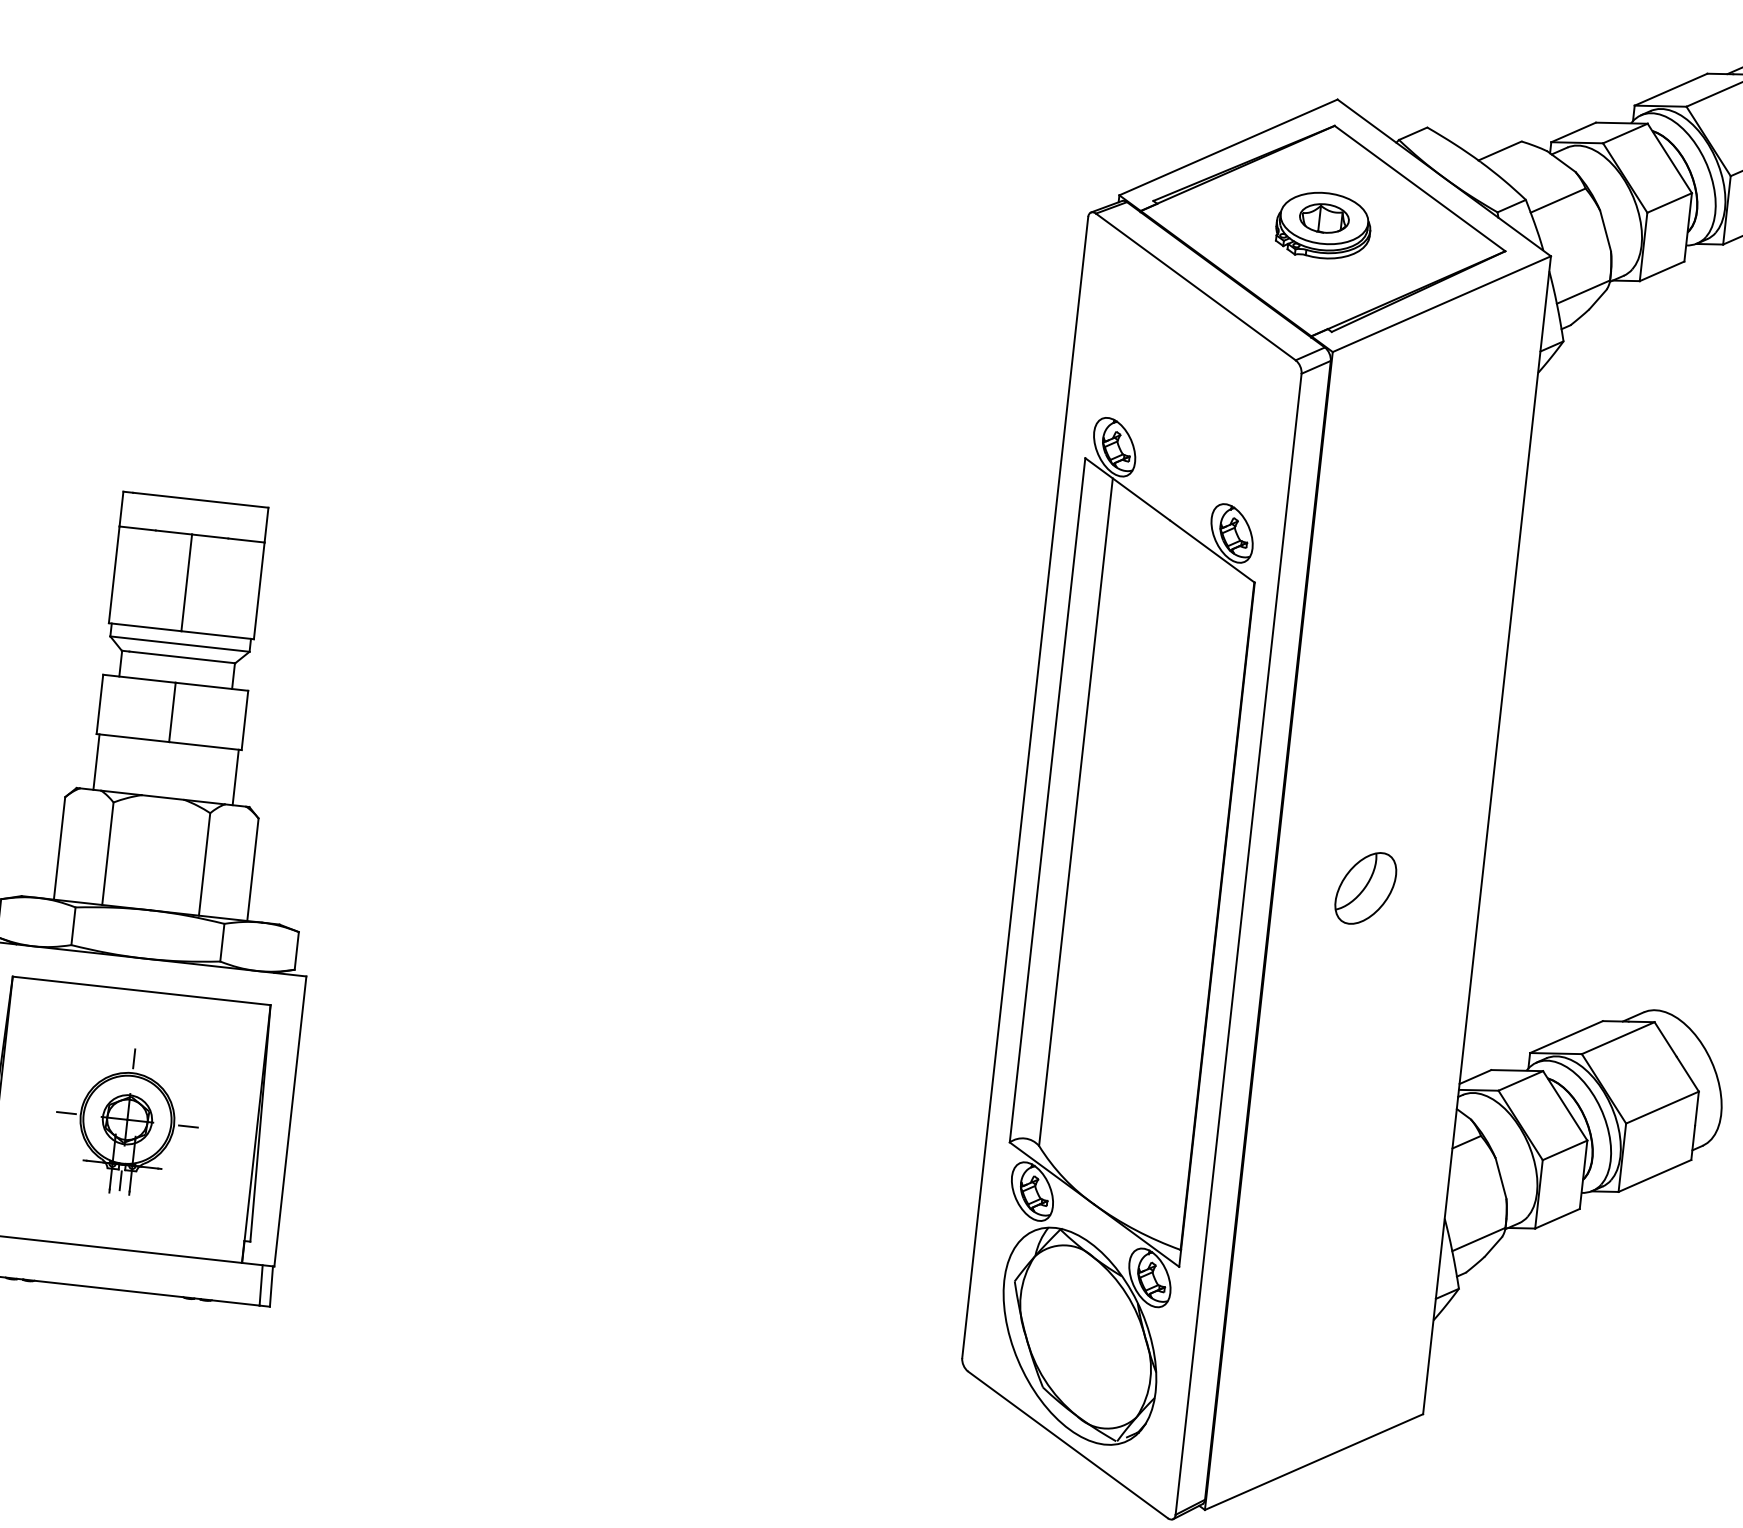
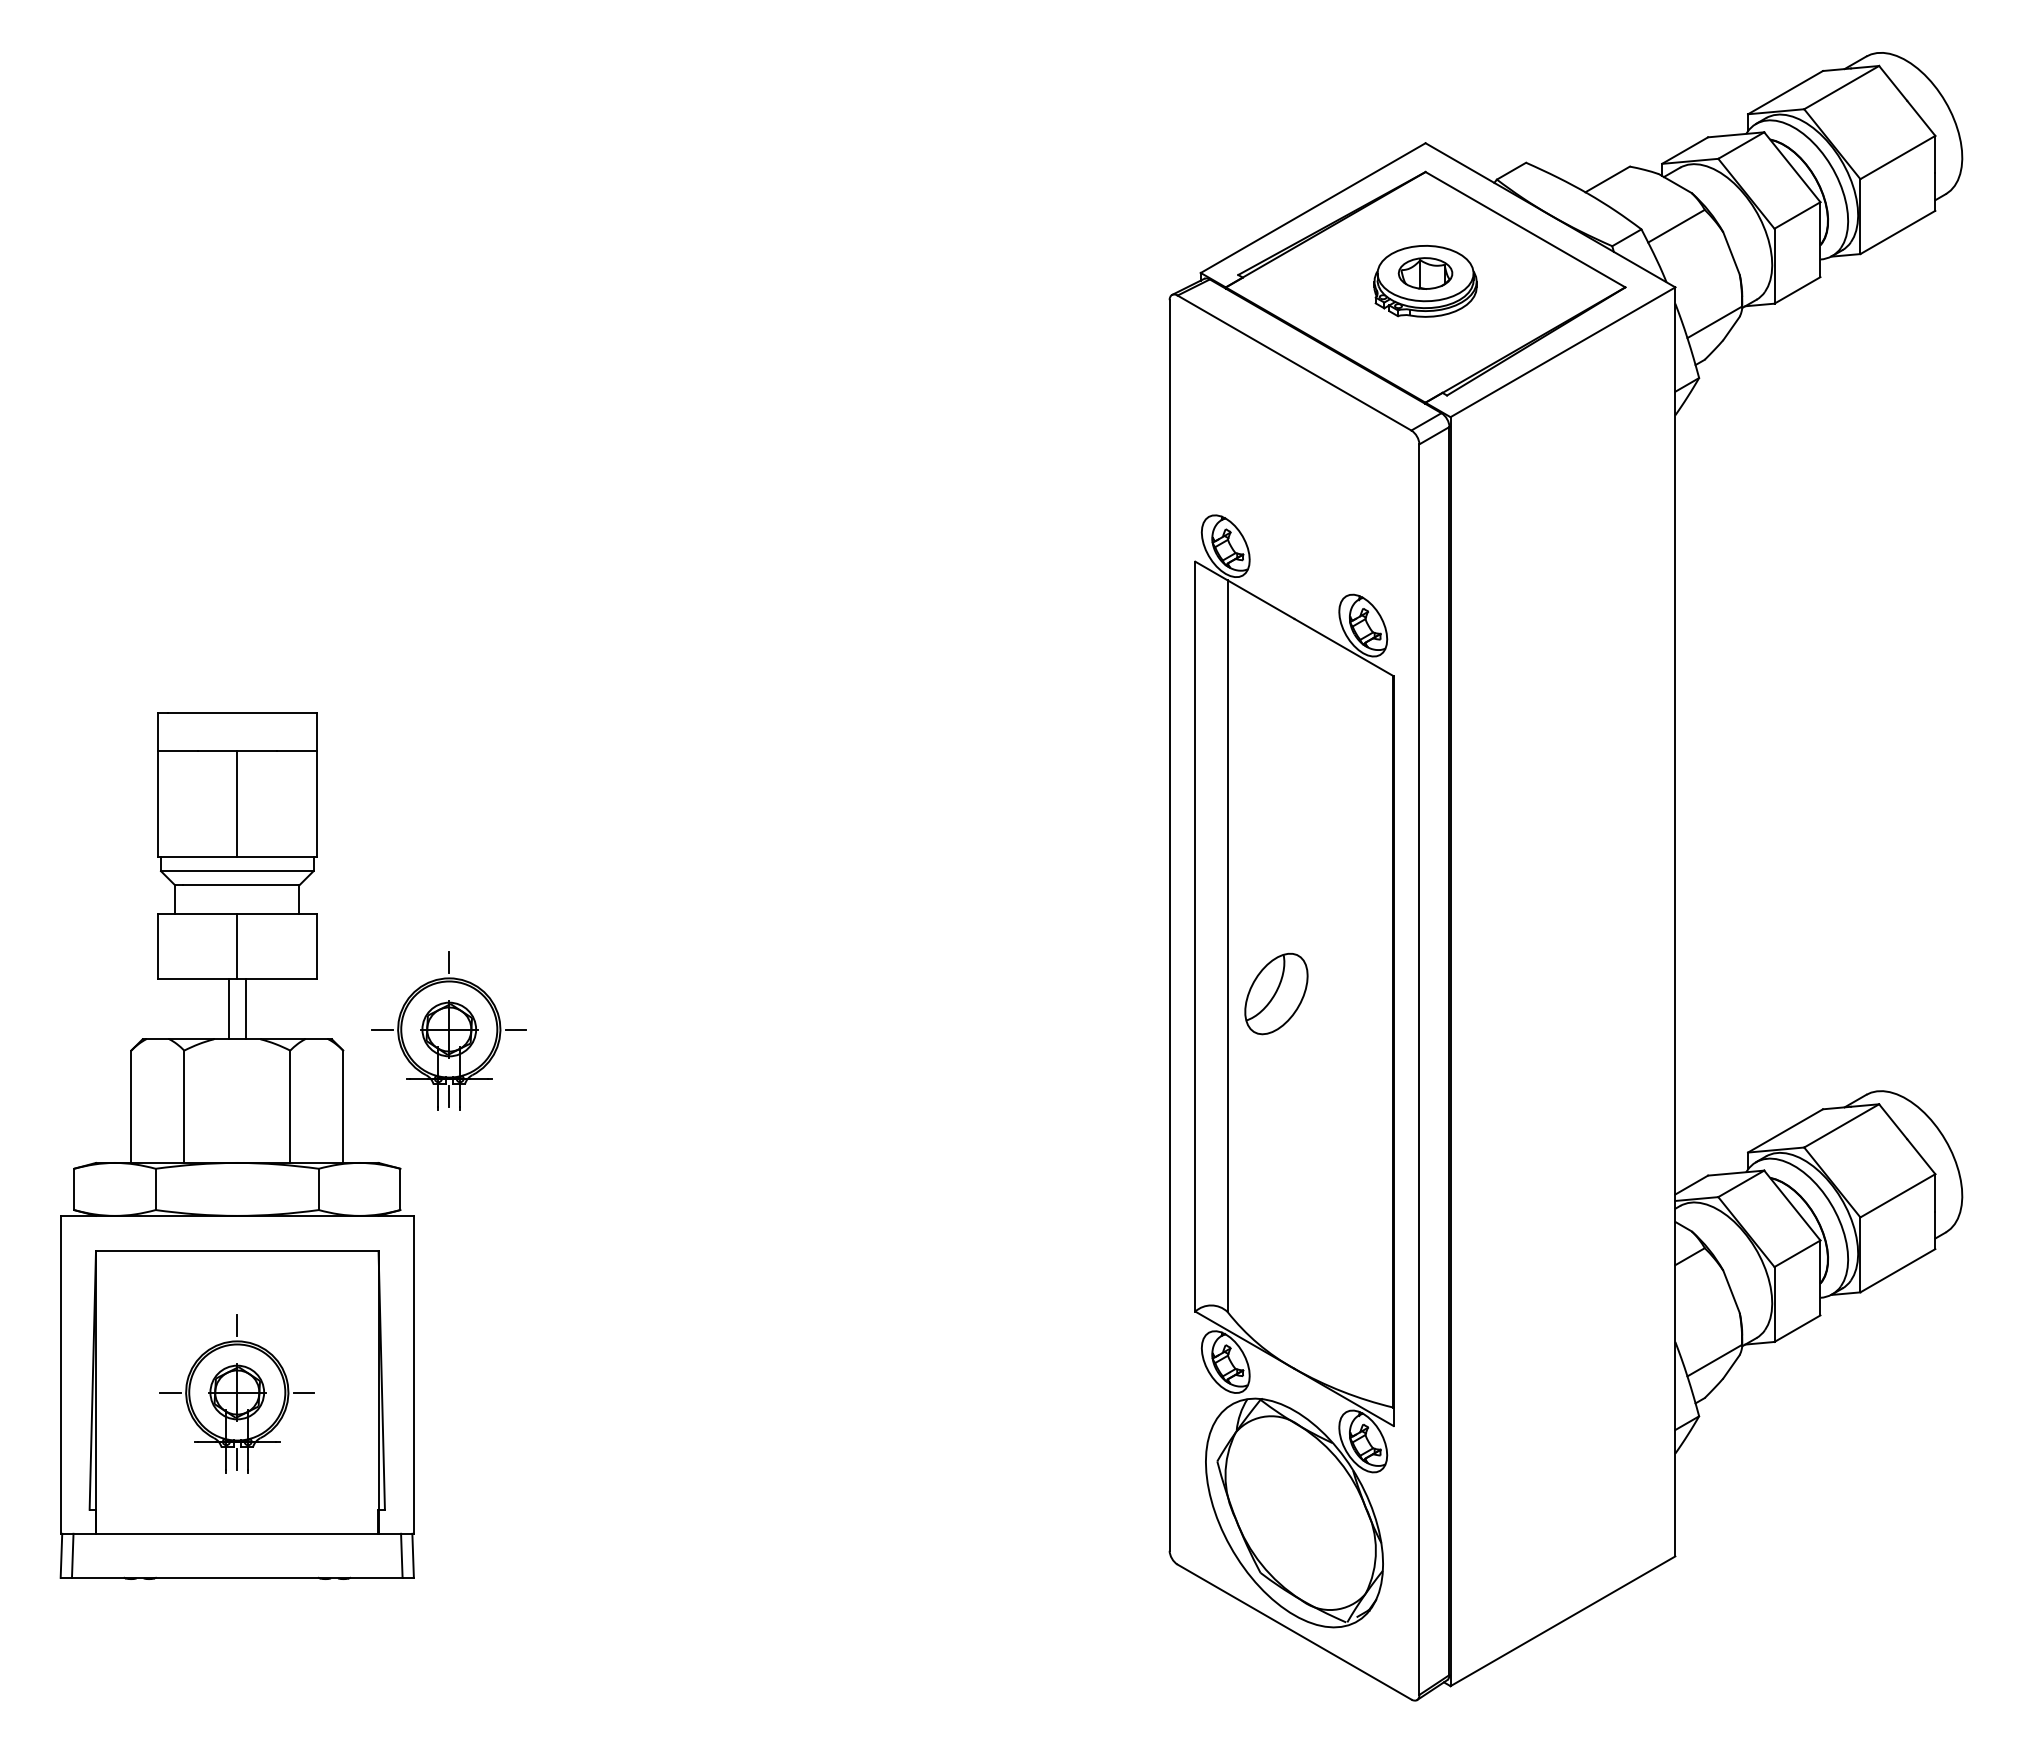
line: (96, 761) -> (229, 1008), moved
line: (235, 777) -> (245, 1008), moved
part: (356, 810) -> (448, 1030), added
part: (1365, 888) -> (1276, 993), moved

